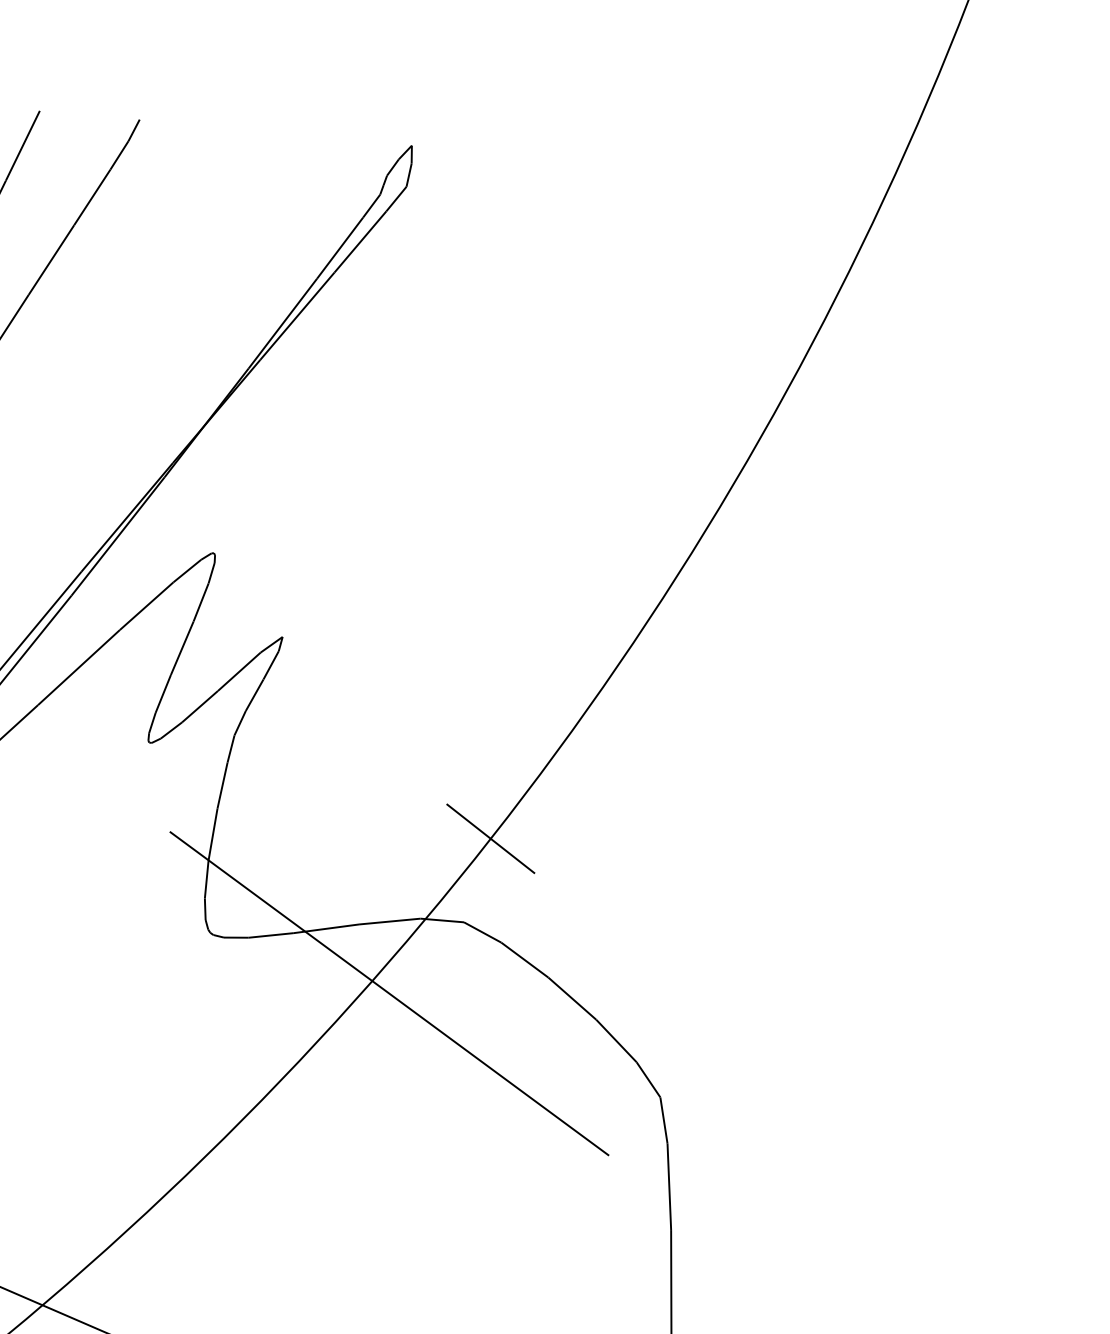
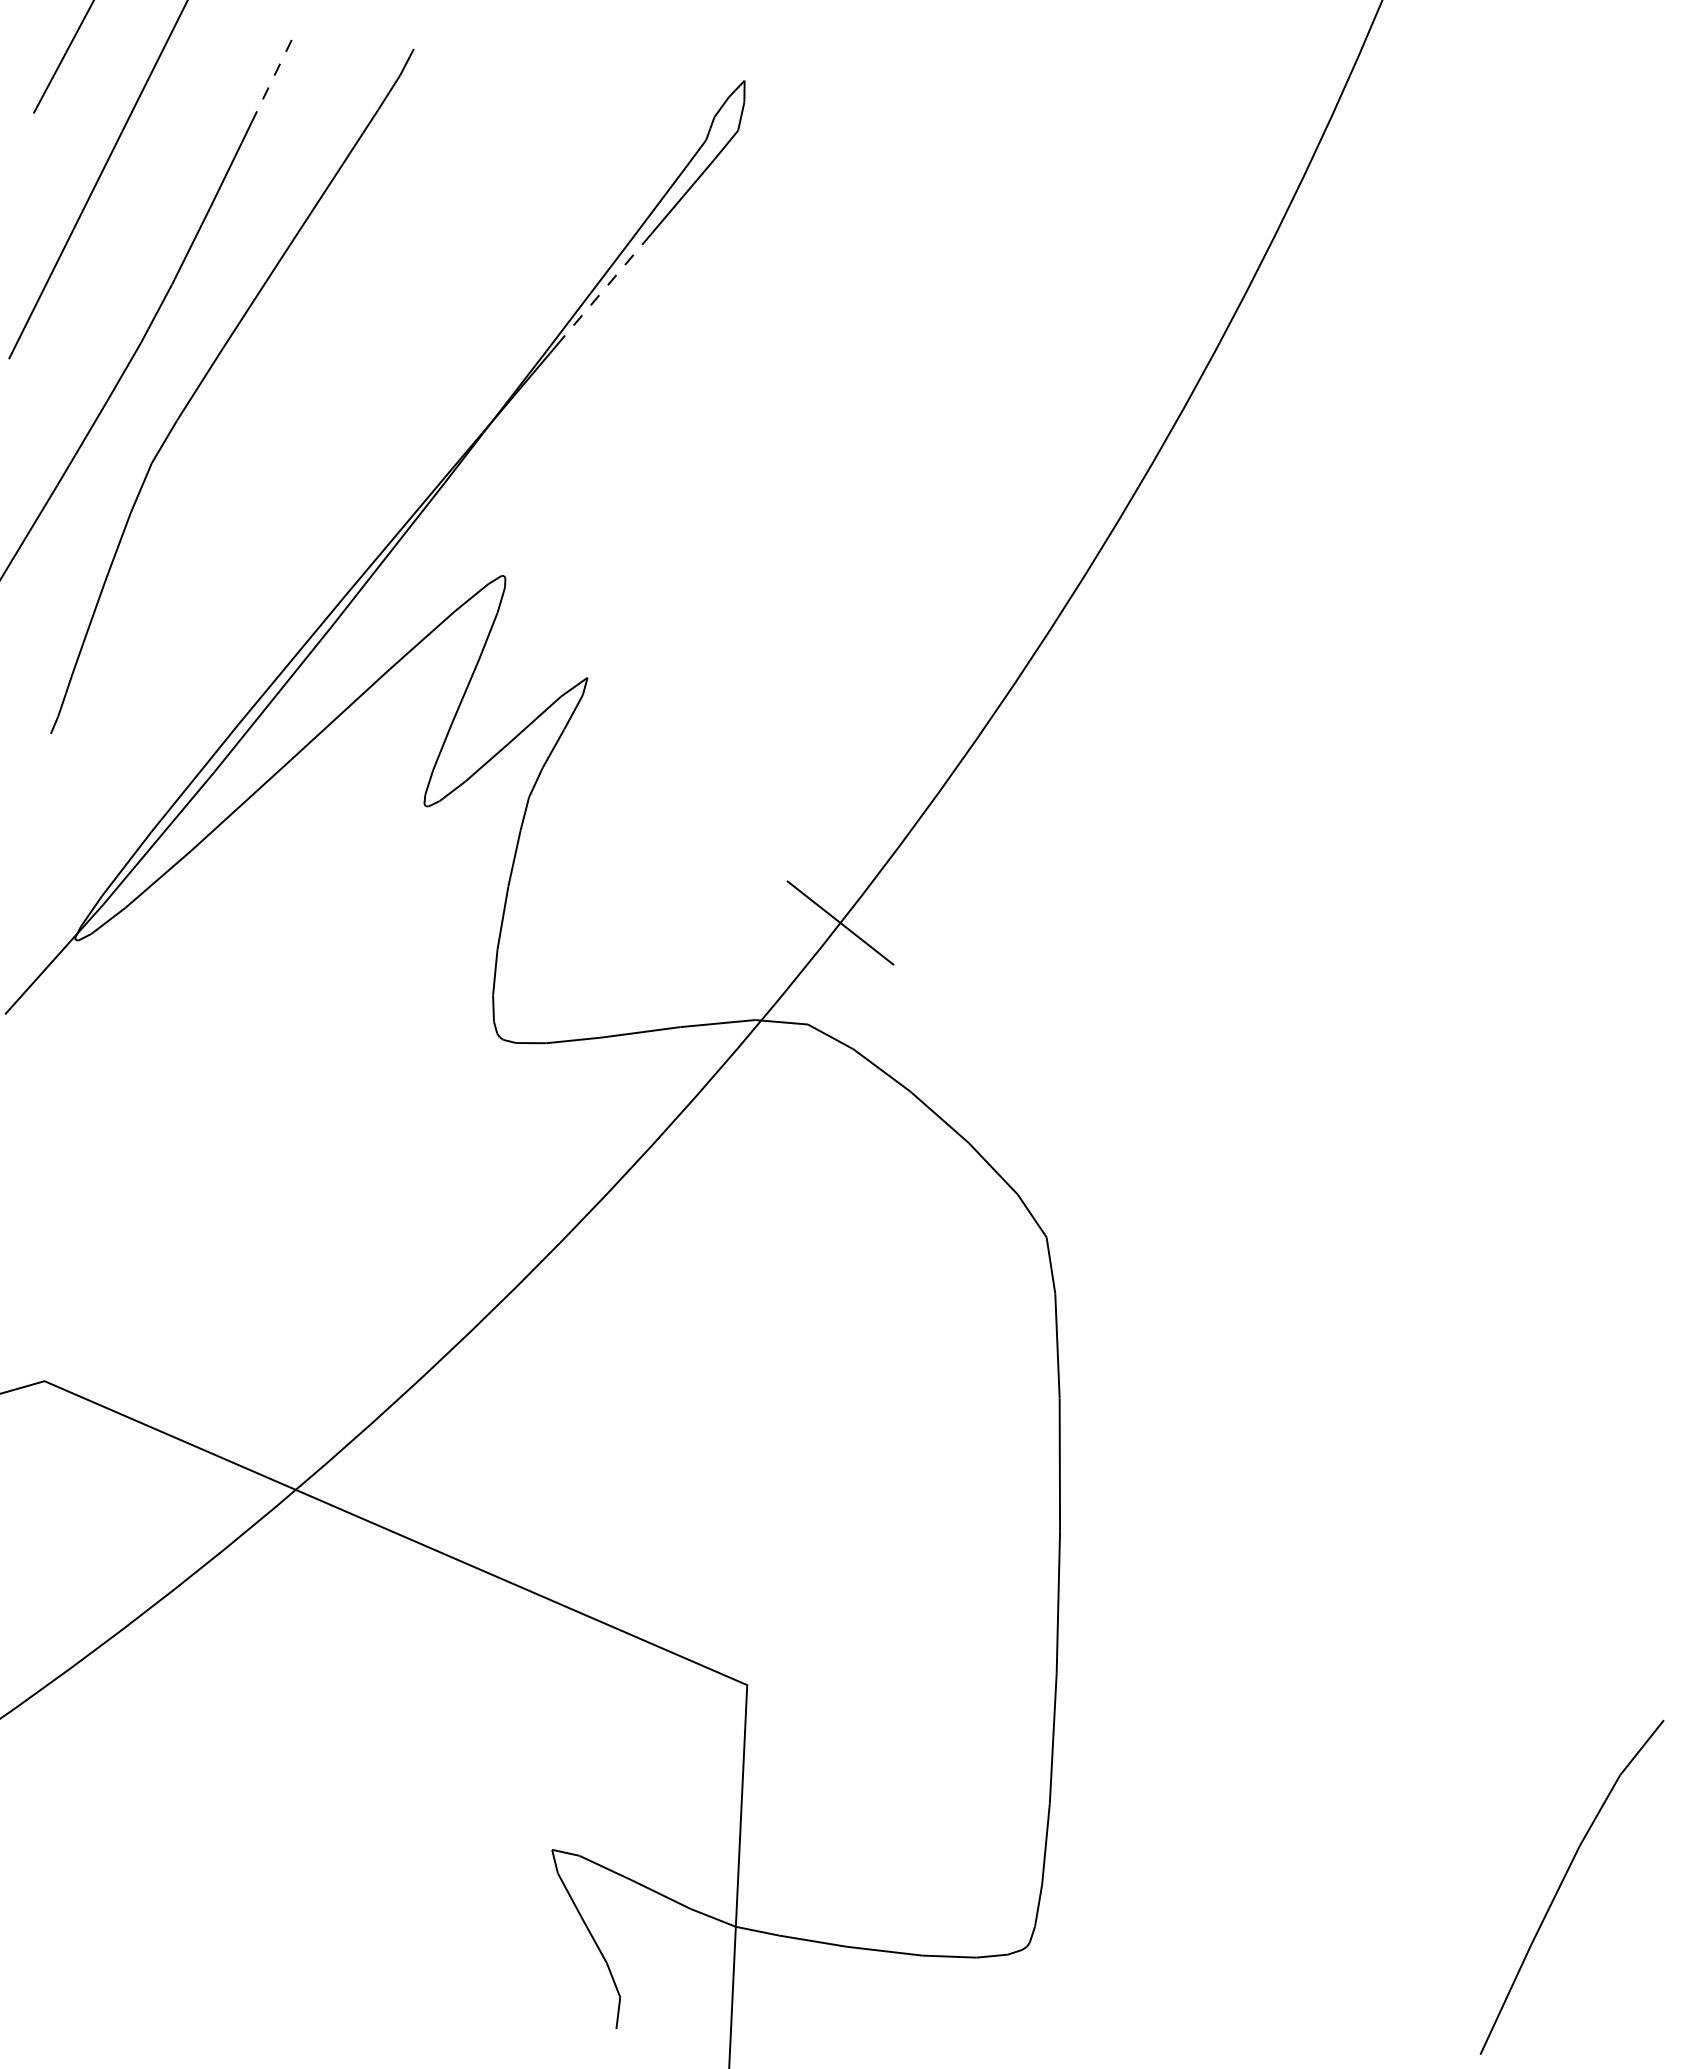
line: (23, 145) -> (272, 80), solid -> dashed
line: (297, 315) -> (605, 287), solid -> dashed
line: (389, 993) -> (717, 1111), removed

